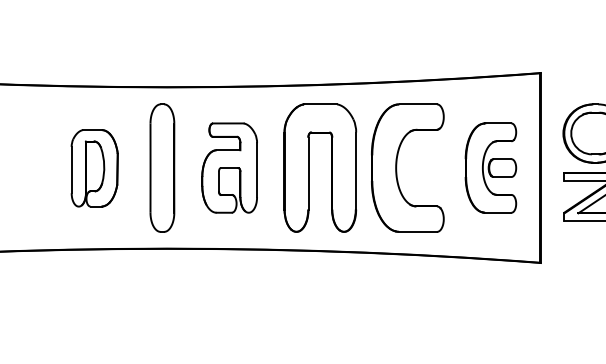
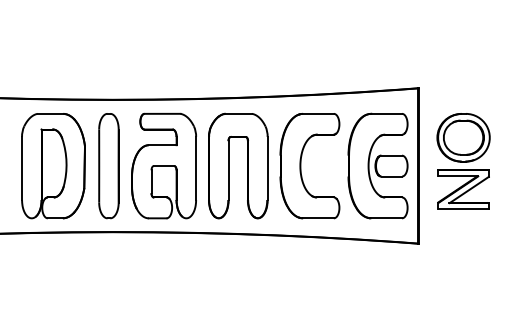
part: (229, 167) -> (163, 165), size x1.43
part: (490, 167) -> (377, 165), size x1.43
part: (94, 168) -> (53, 166), size x1.67

